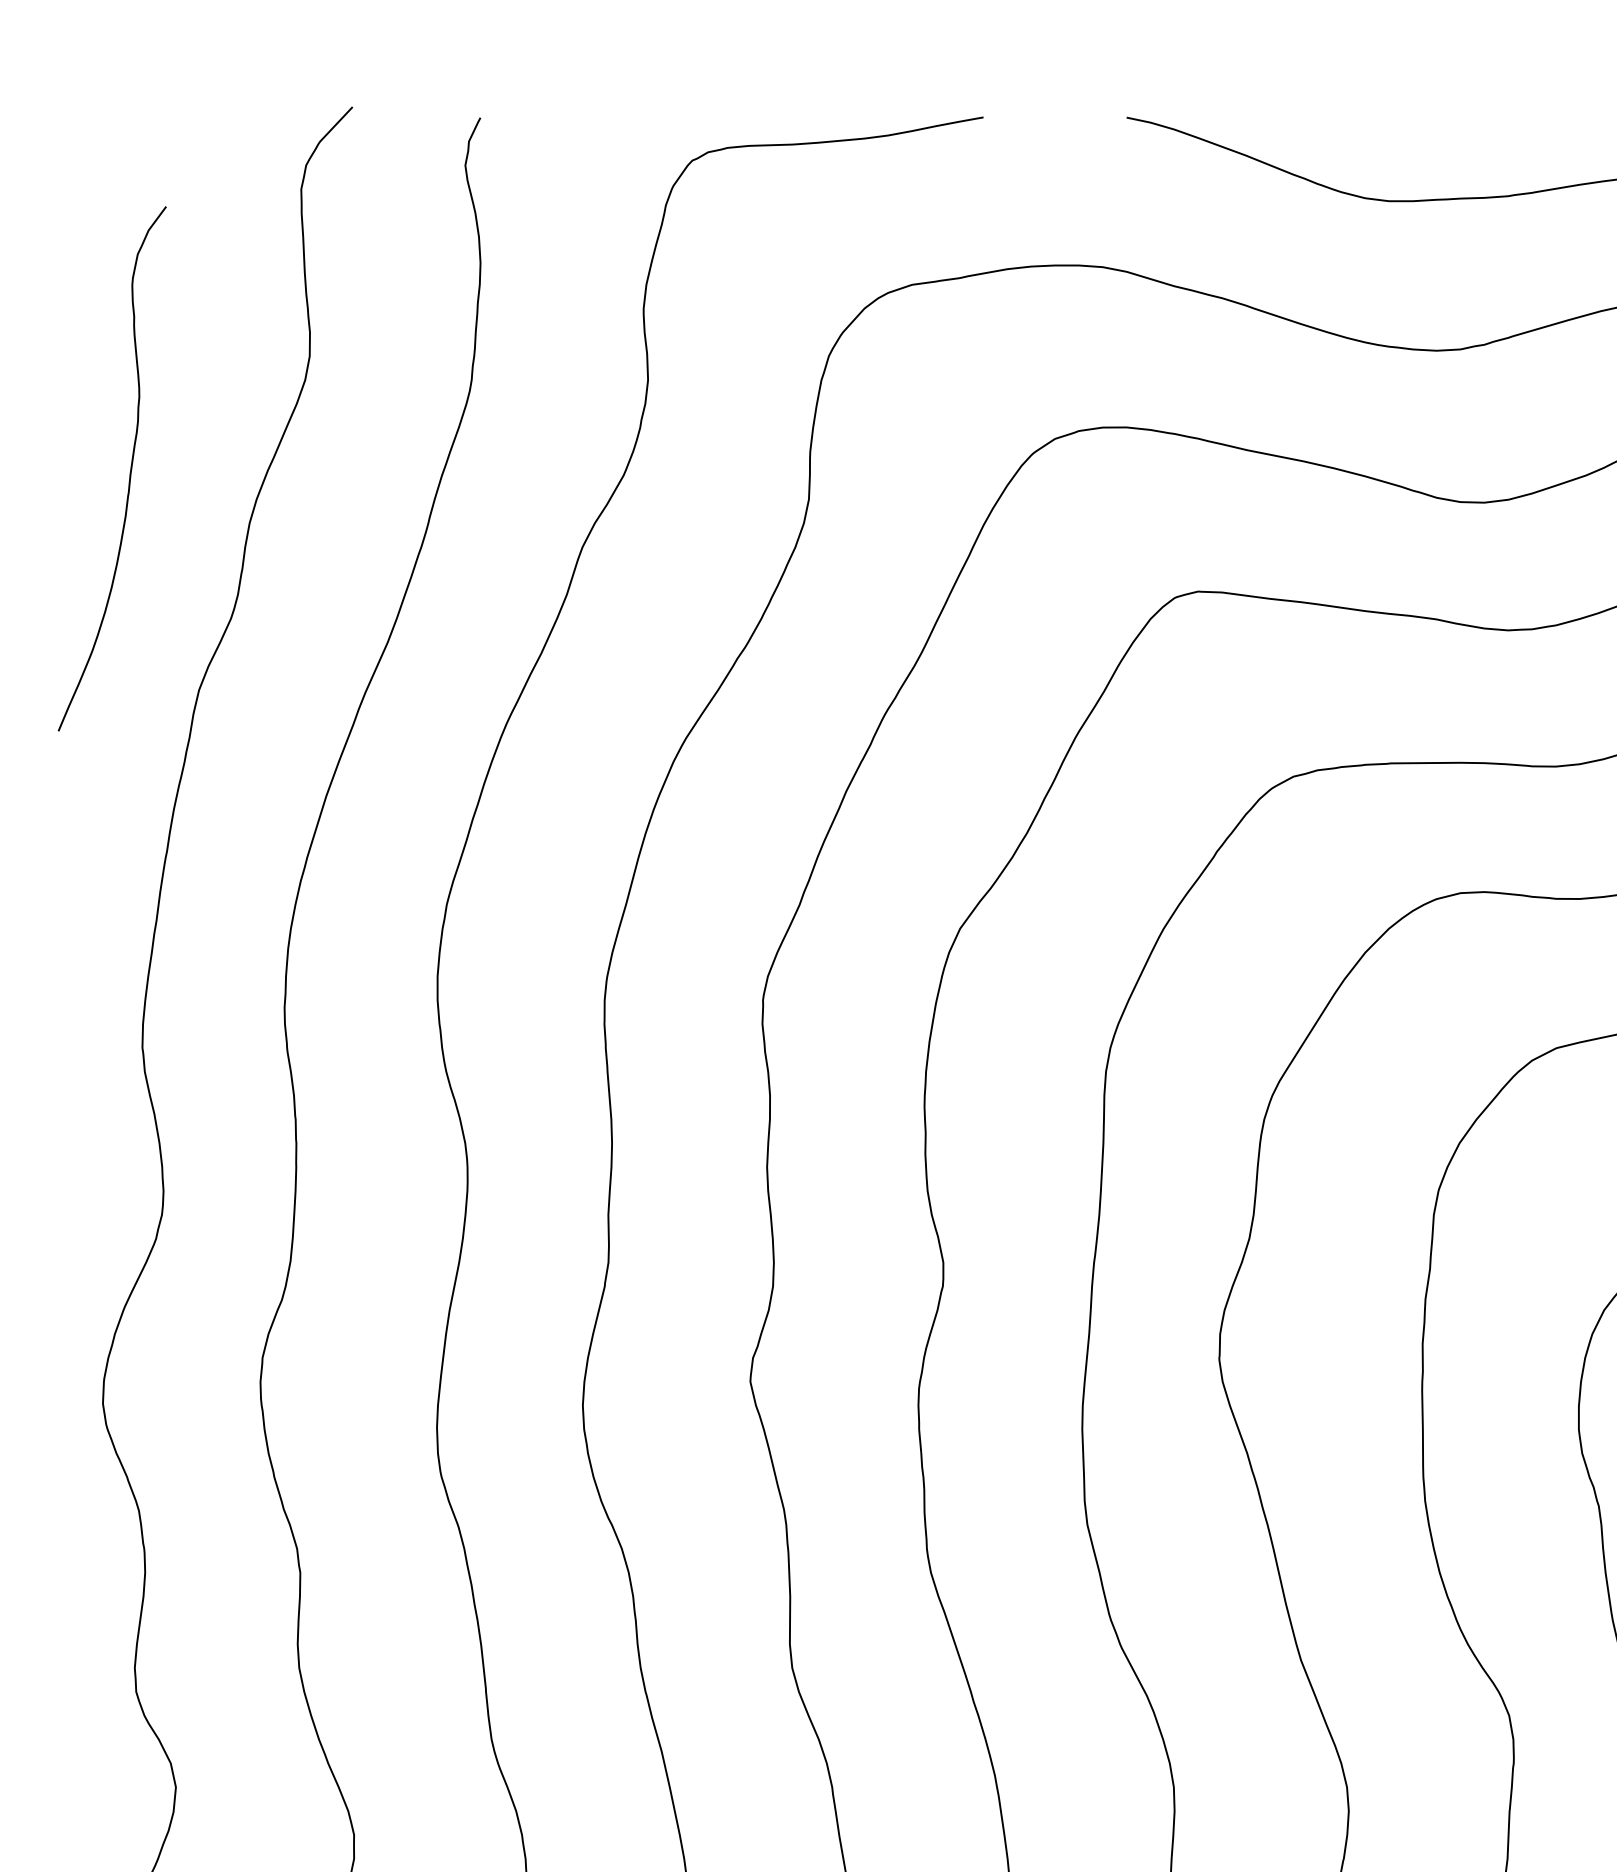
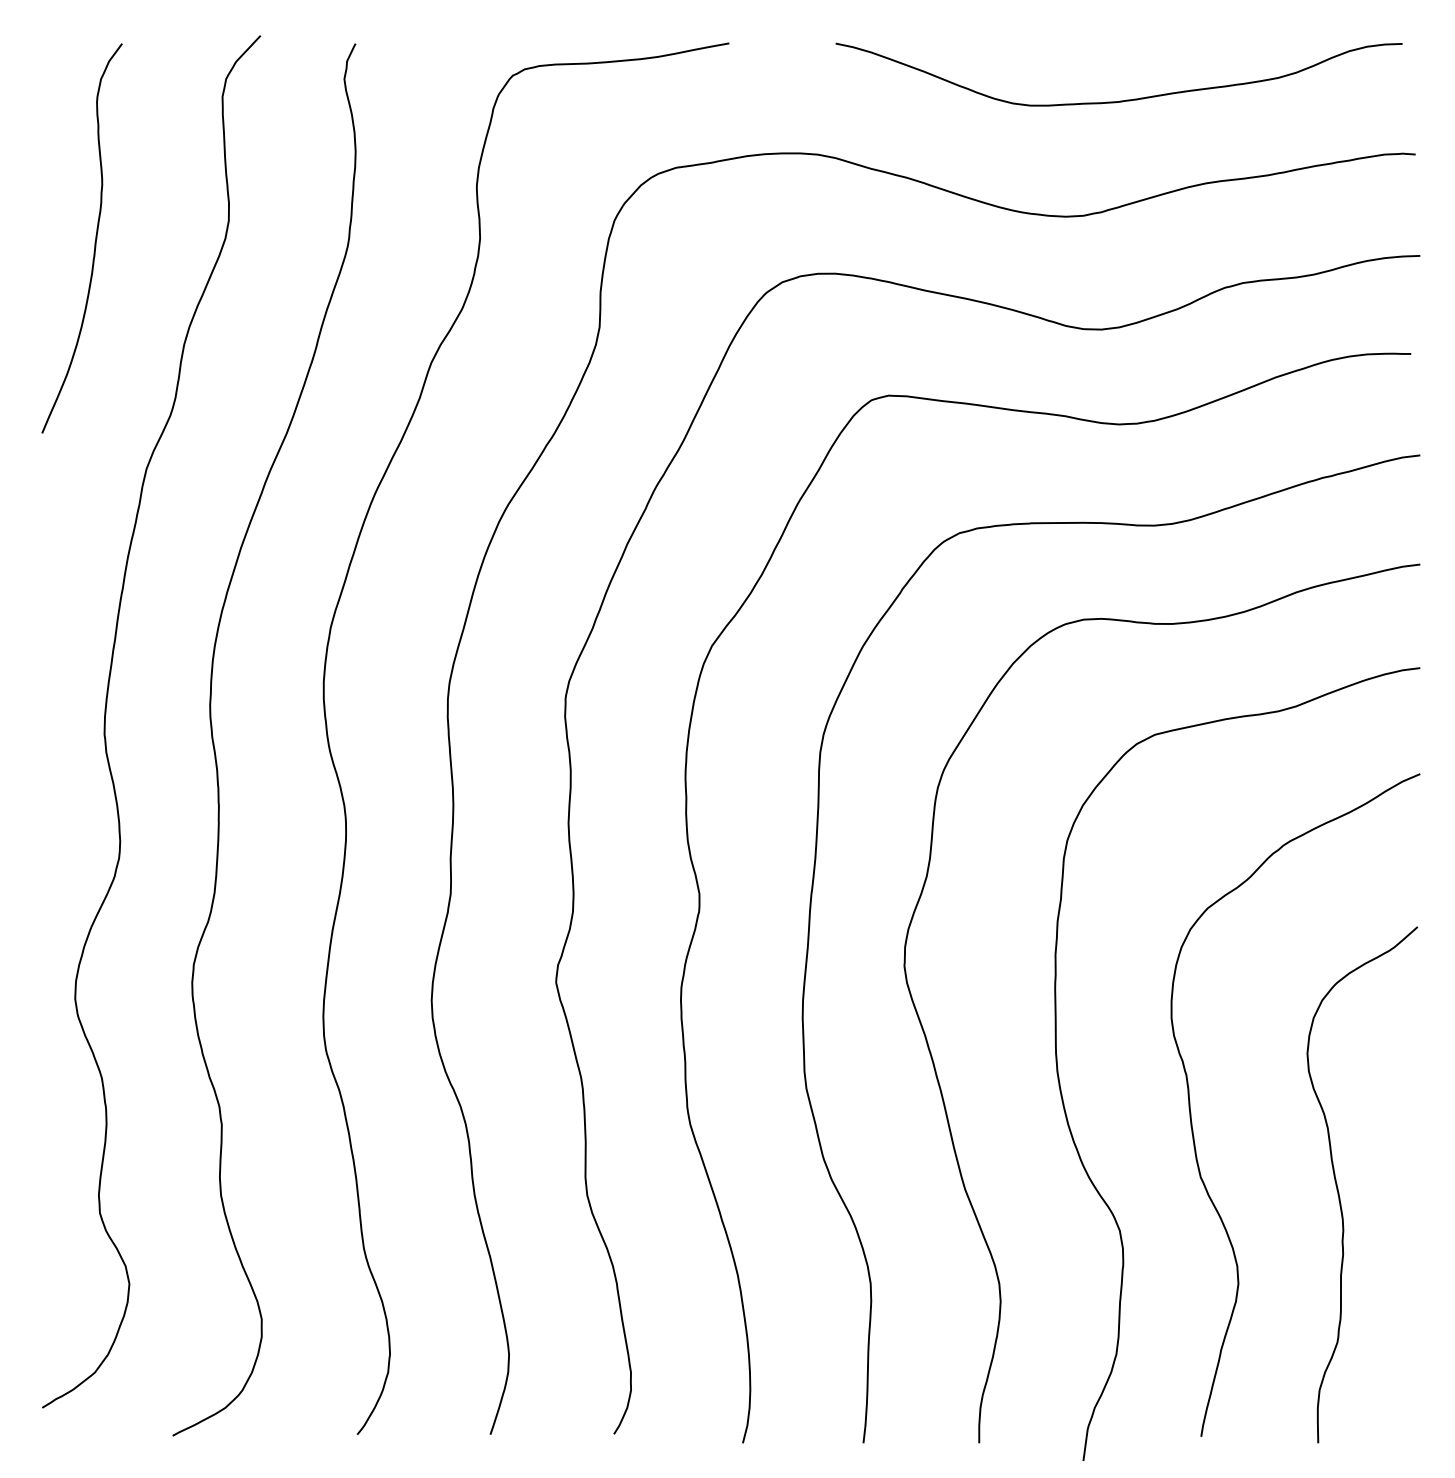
curve: (128, 474) -> (94, 242), moved

